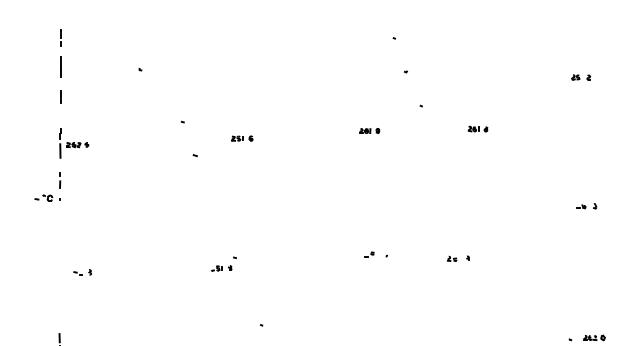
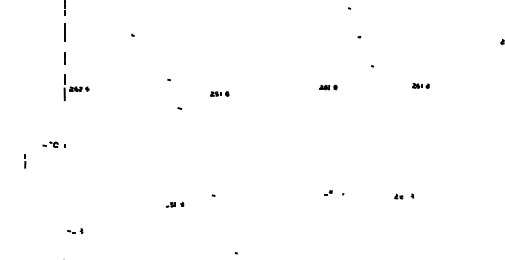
part: (74, 143) -> (76, 87), moved
line: (60, 180) -> (25, 161), moved
part: (221, 268) -> (174, 204), moved
part: (82, 272) -> (75, 231), moved

